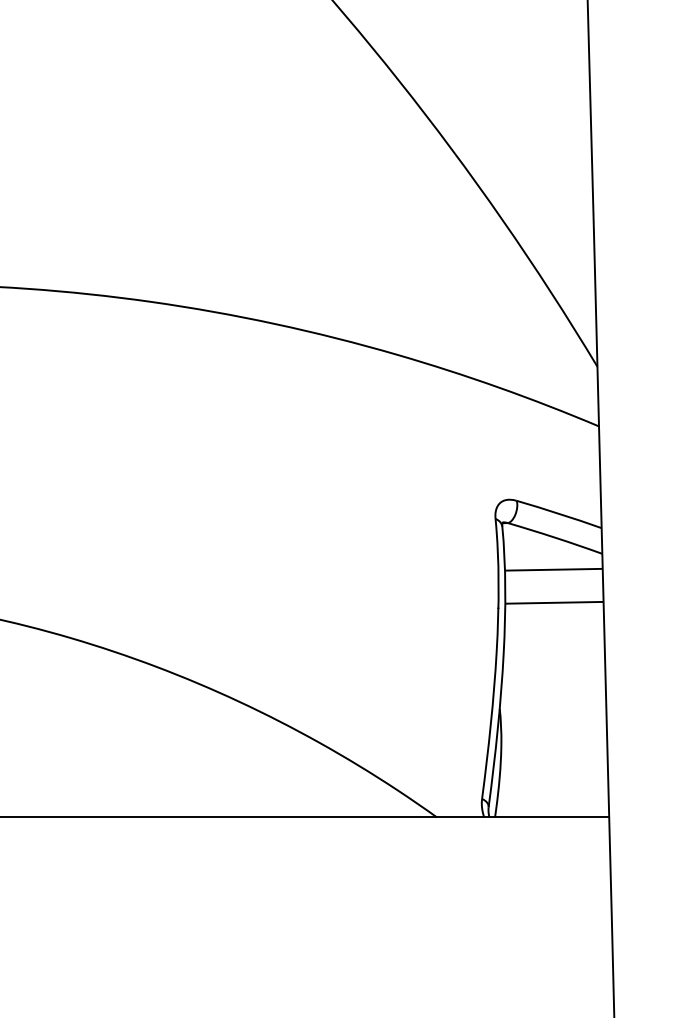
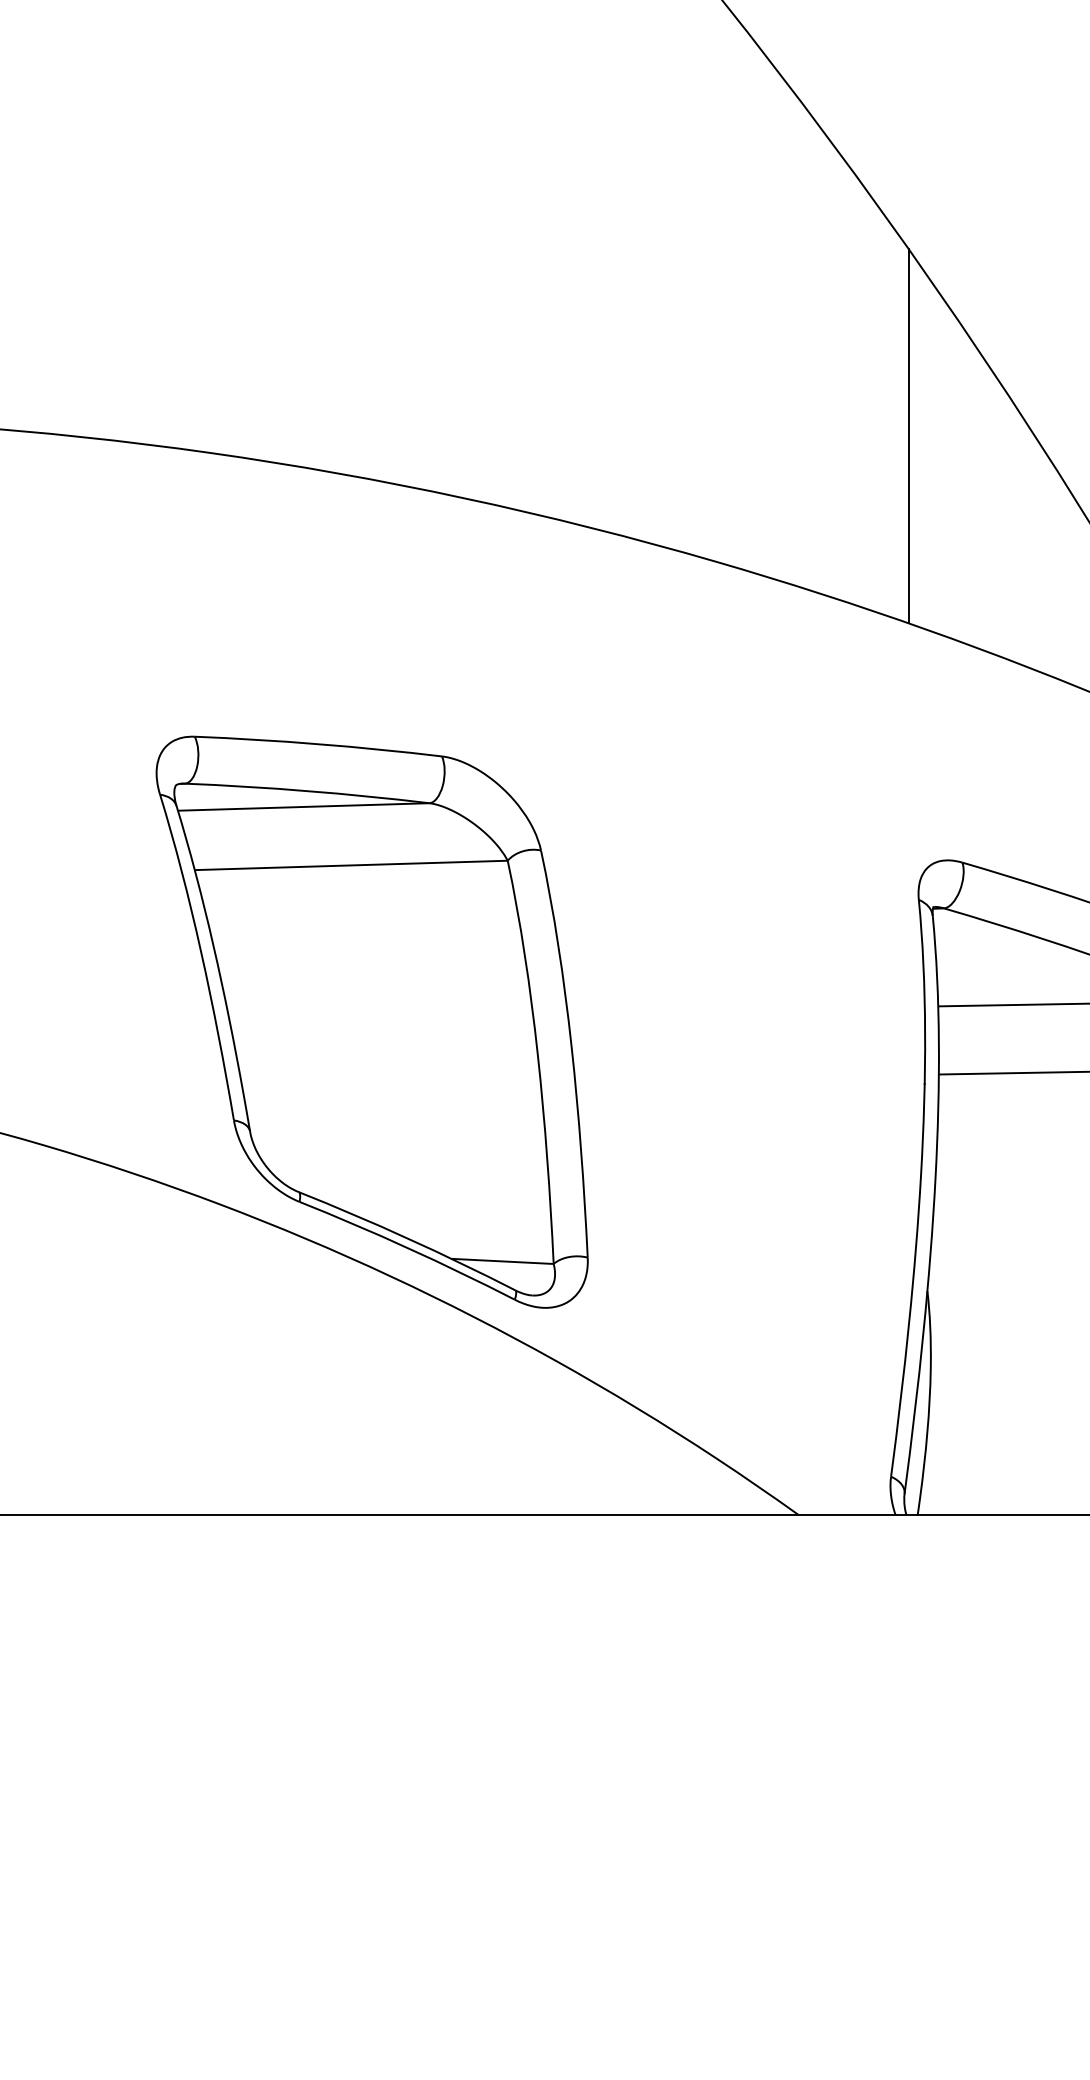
line: (490, 293) -> (908, 435), added
part: (229, 577) -> (370, 1020), added

